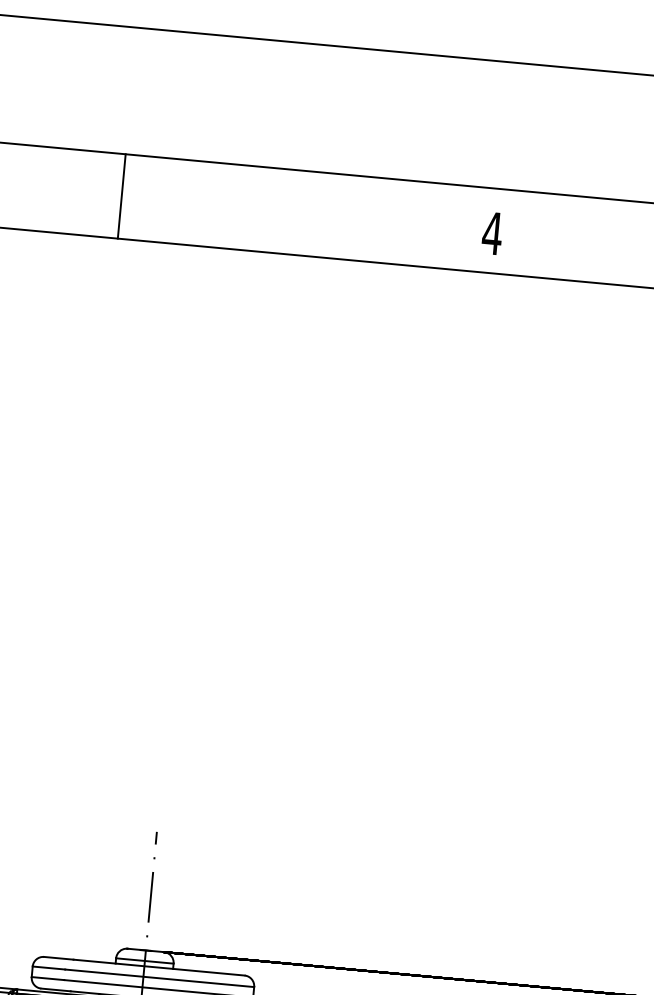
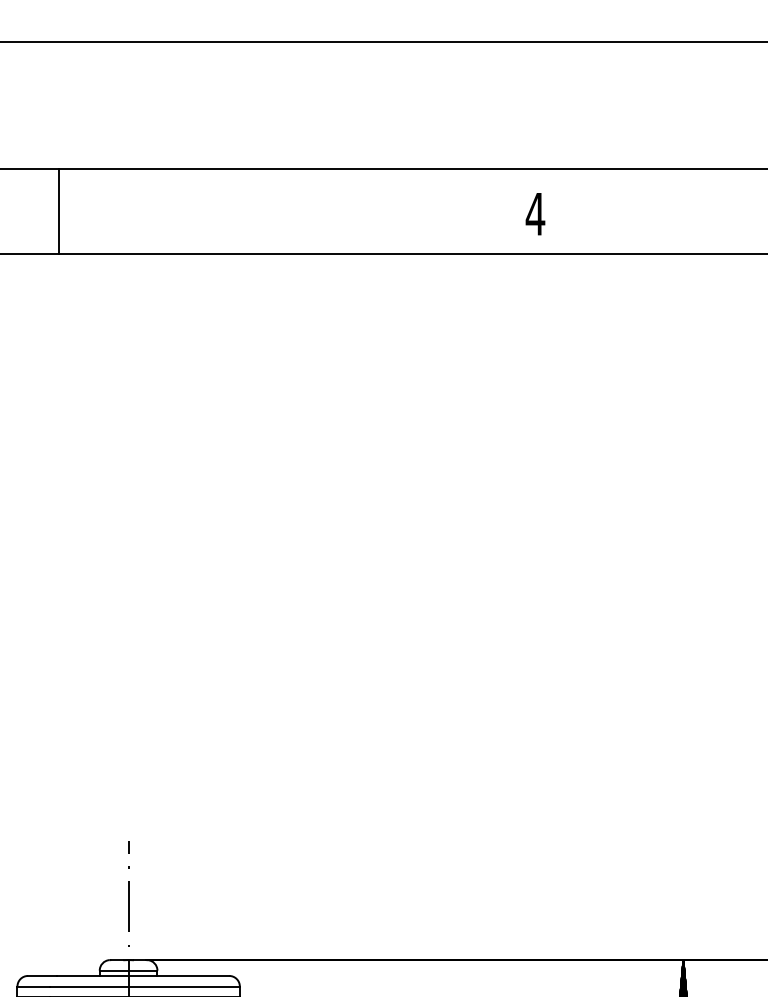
line: (121, 196) -> (58, 211), moved
text: (492, 233) -> (535, 214), moved

